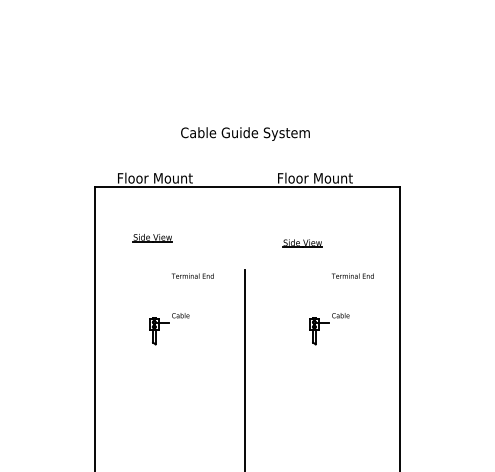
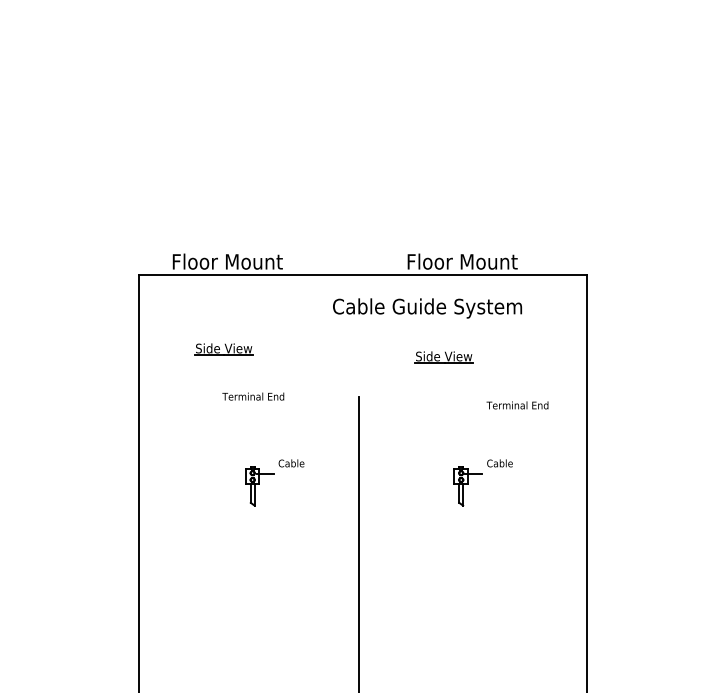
text: (245, 133) -> (427, 307), moved
text: (192, 275) -> (252, 395), moved
part: (169, 329) -> (274, 483), moved

